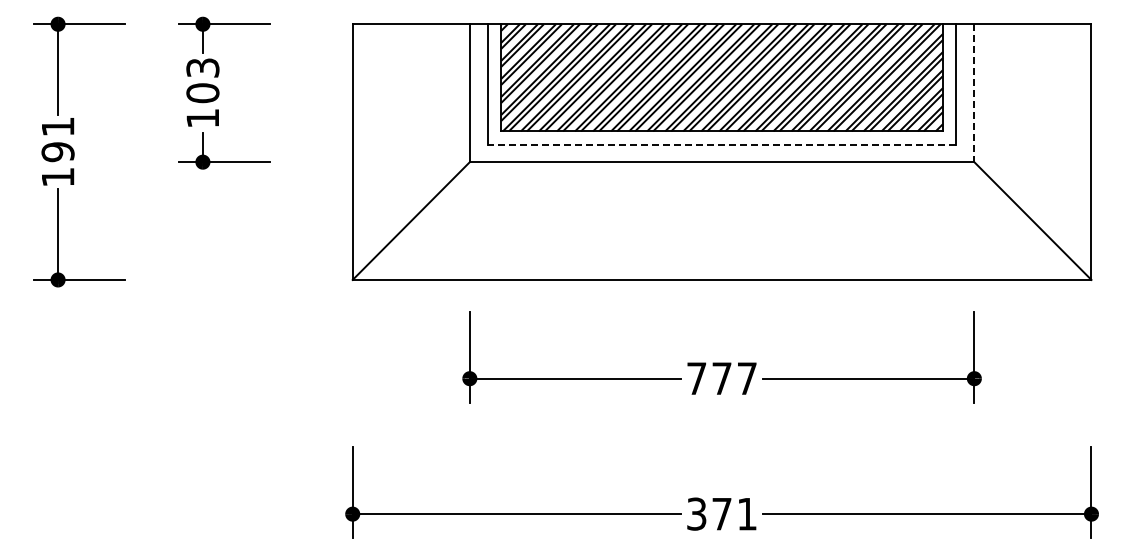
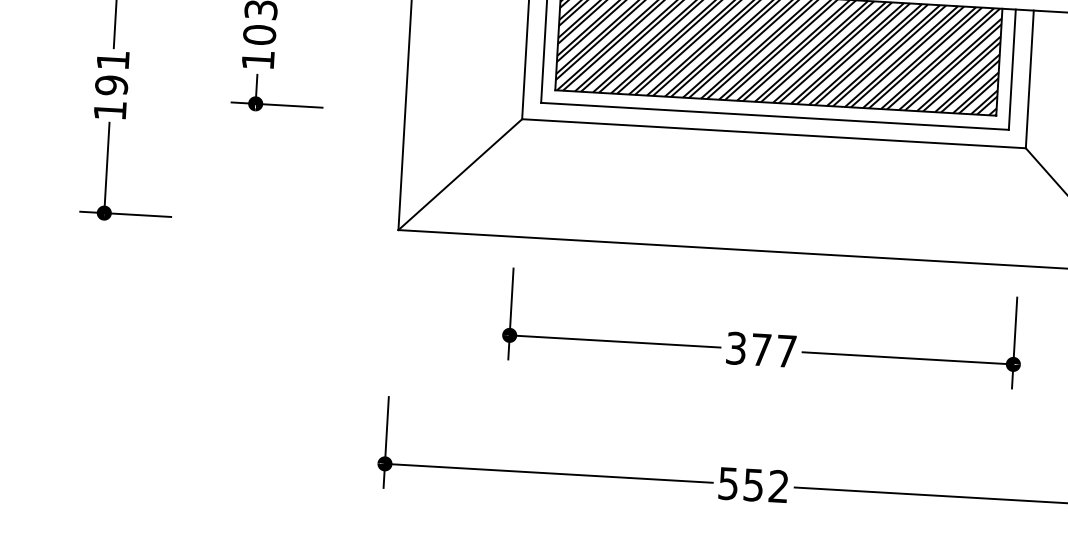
line: (974, 93) -> (1029, 79), dashed -> solid
line: (721, 144) -> (774, 116), dashed -> solid
text: (696, 378) -> (735, 348), 777 -> 377
text: (721, 513) -> (753, 484), 371 -> 552

